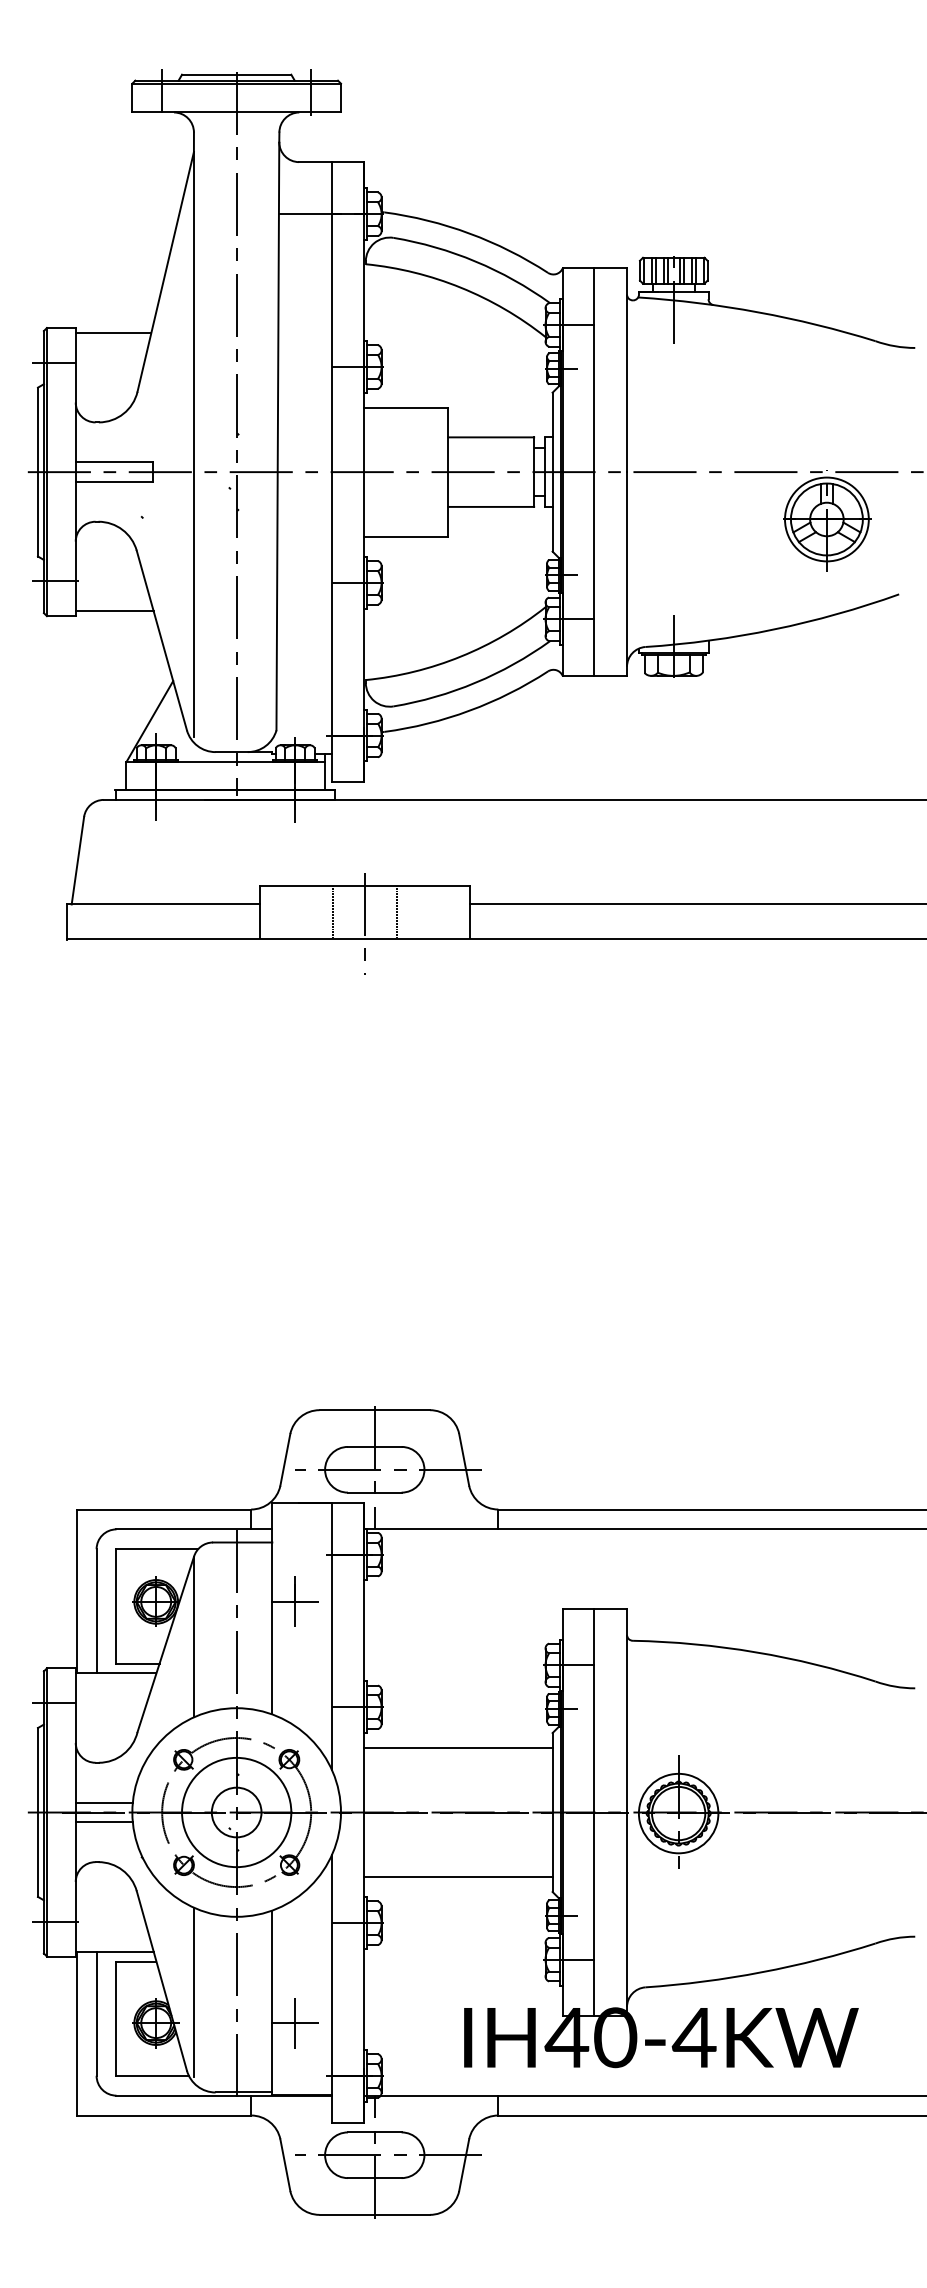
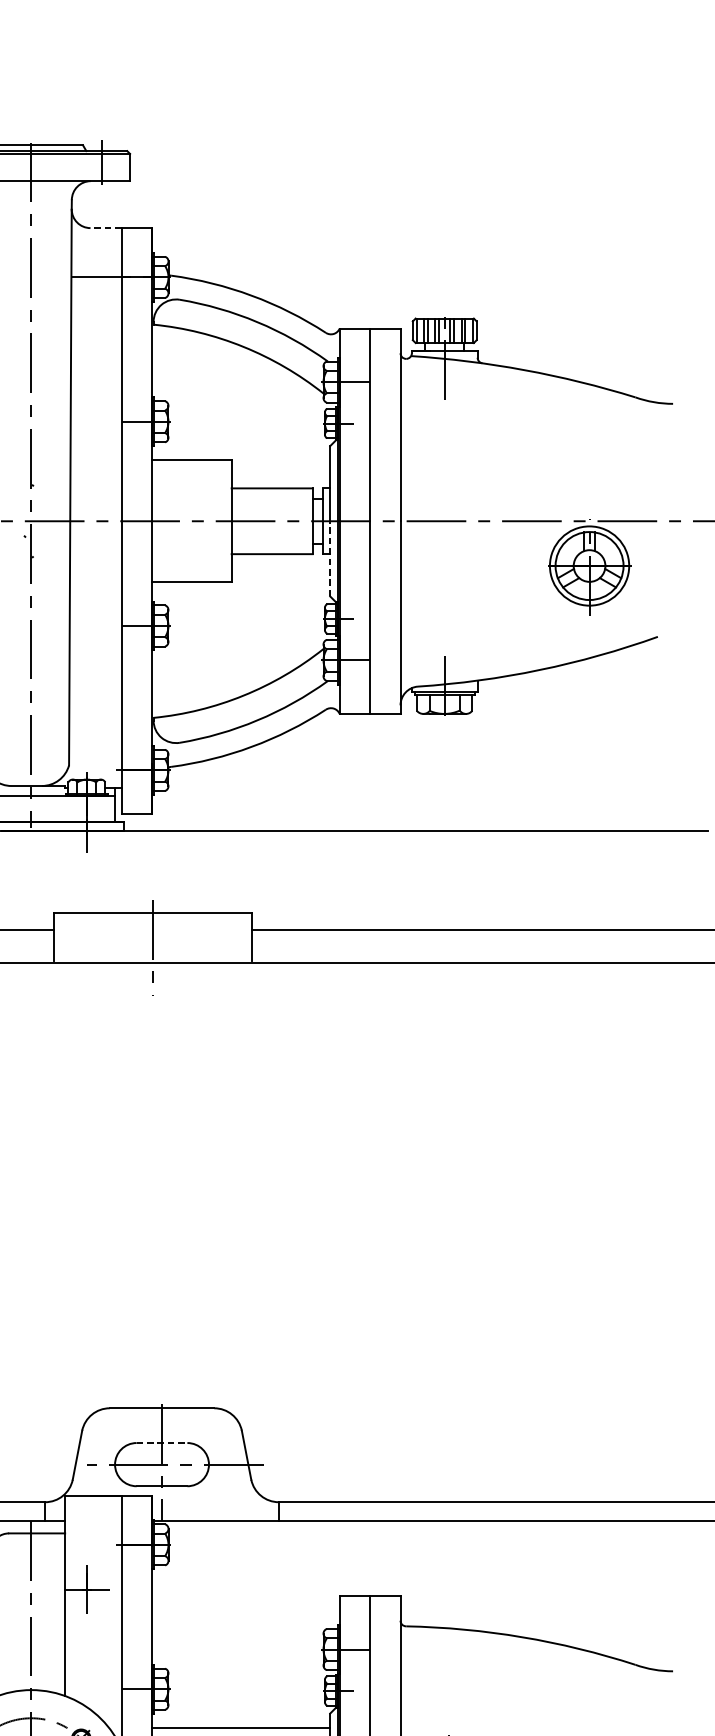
line: (315, 162) -> (105, 228), solid -> dashed
line: (552, 511) -> (330, 558), solid -> dashed
line: (332, 911) -> (122, 936), removed
line: (396, 911) -> (182, 936), removed
line: (374, 1446) -> (161, 1442), solid -> dashed

